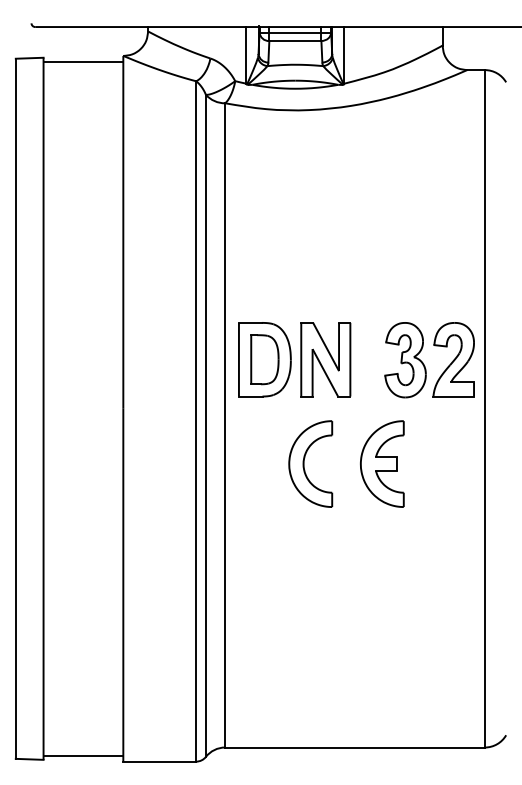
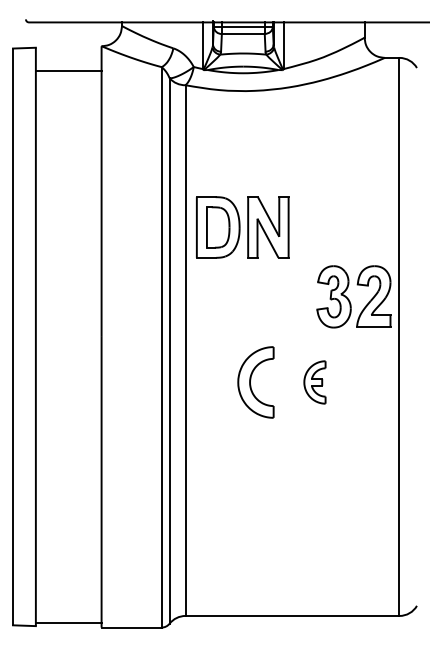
line: (83, 62) -> (68, 71), moved
part: (294, 359) -> (242, 227), moved
part: (381, 464) -> (314, 382), size x0.6

